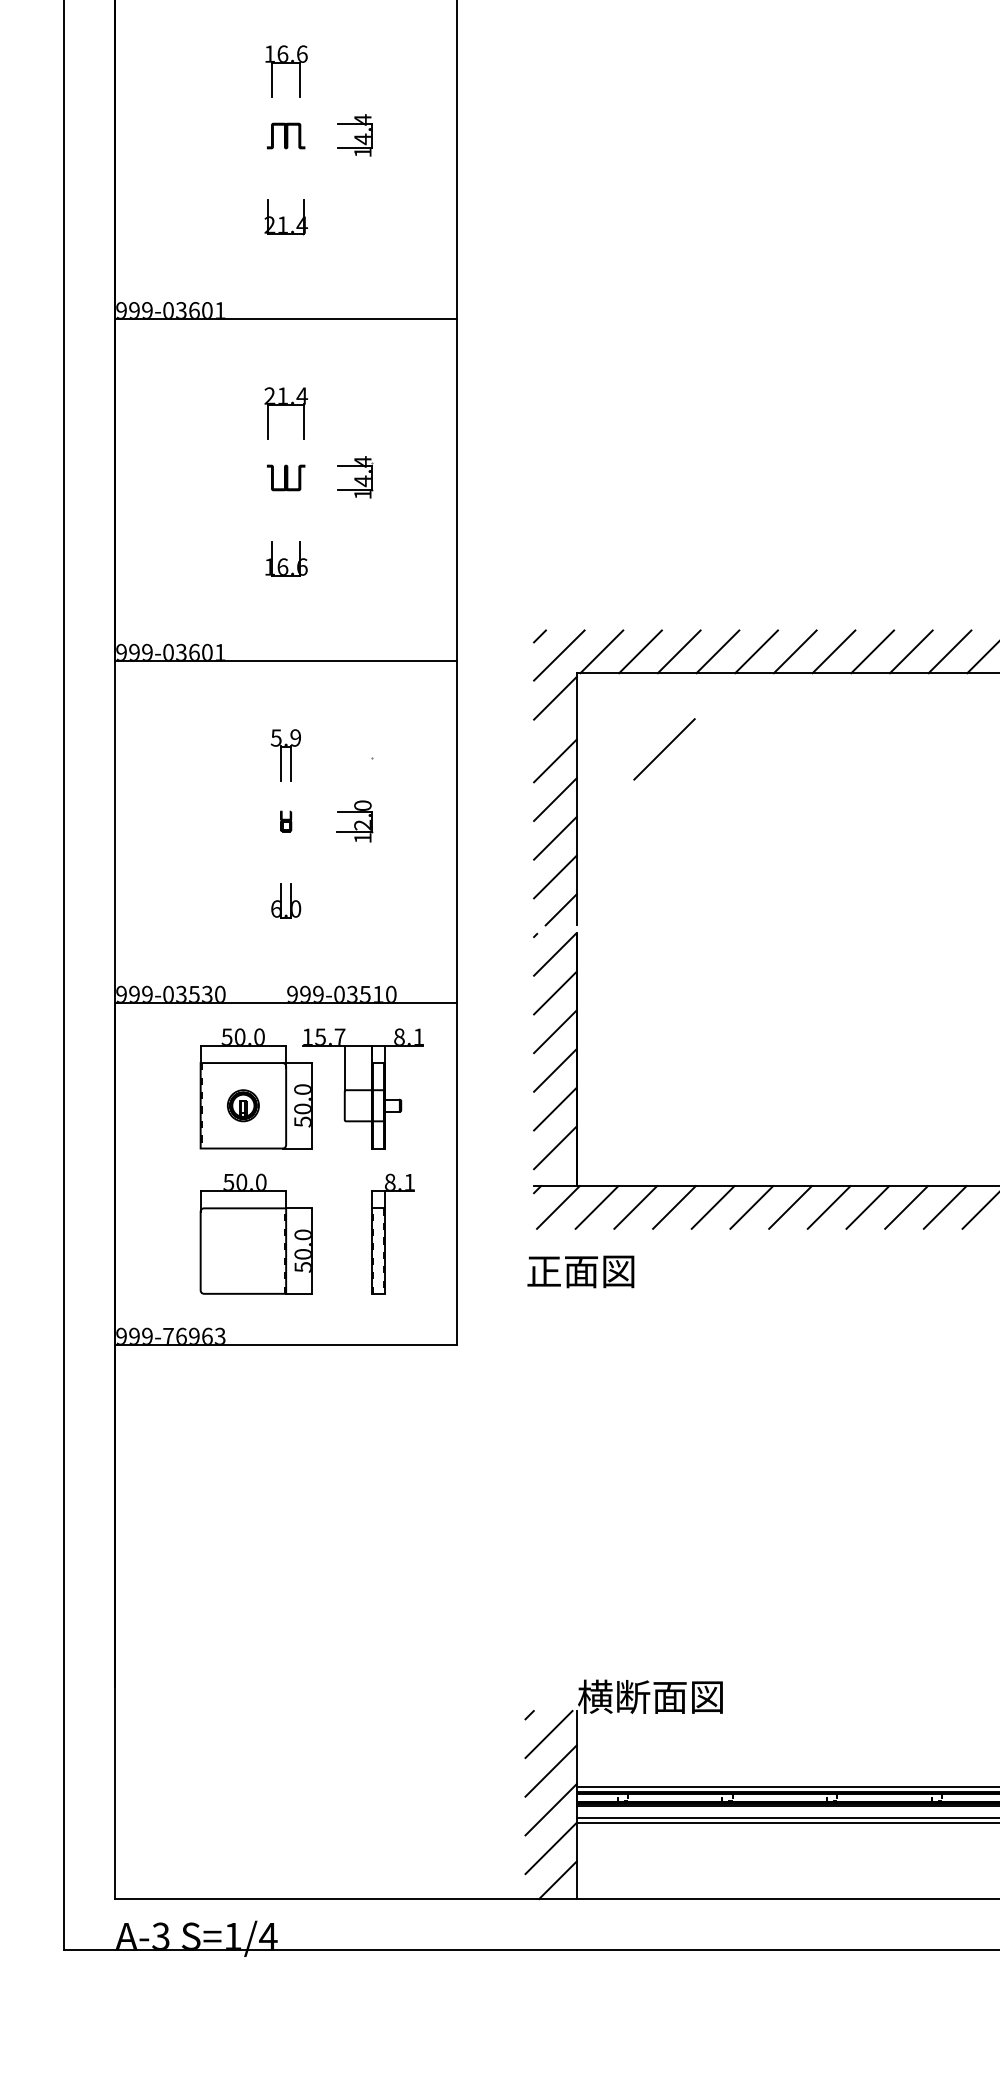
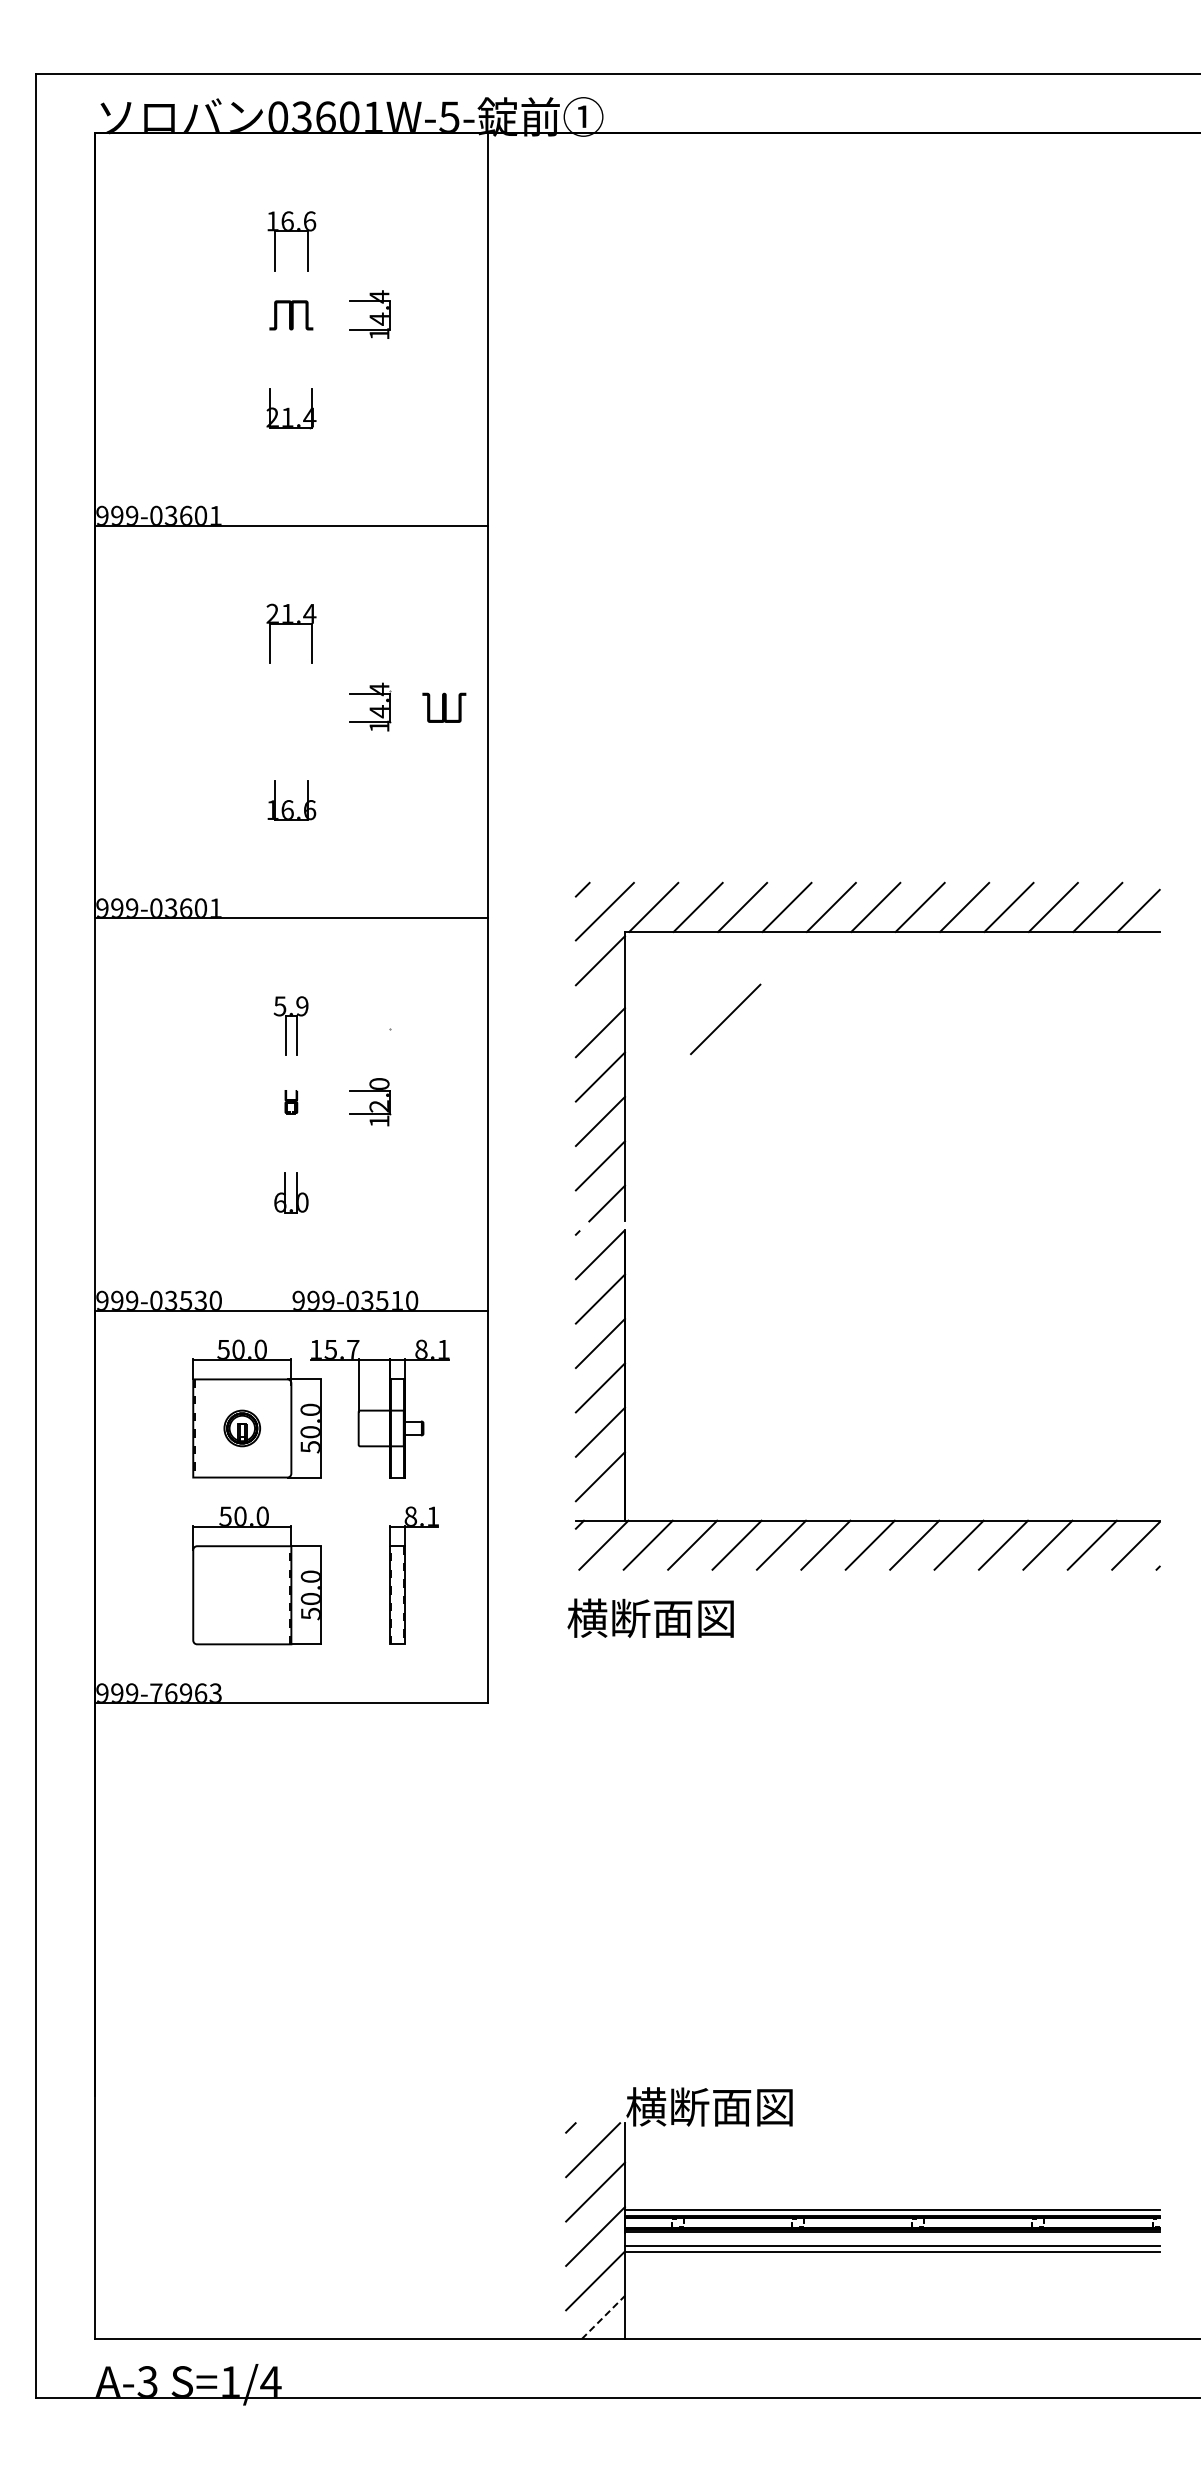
part: (286, 477) -> (444, 707), moved
text: (599, 1270) -> (650, 1617), 正面図 -> 横断面図
line: (558, 1880) -> (603, 2317), solid -> dashed

